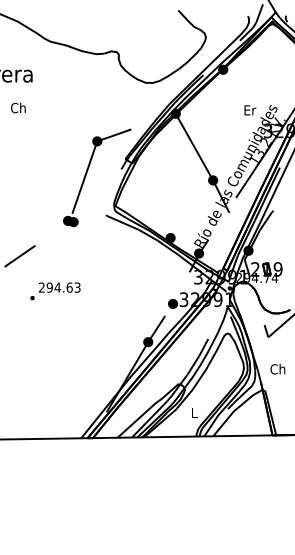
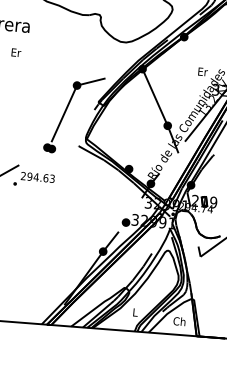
text: (18, 107) -> (15, 52), Ch -> Er
text: (55, 291) -> (34, 180), moved
text: (277, 369) -> (179, 321), moved

